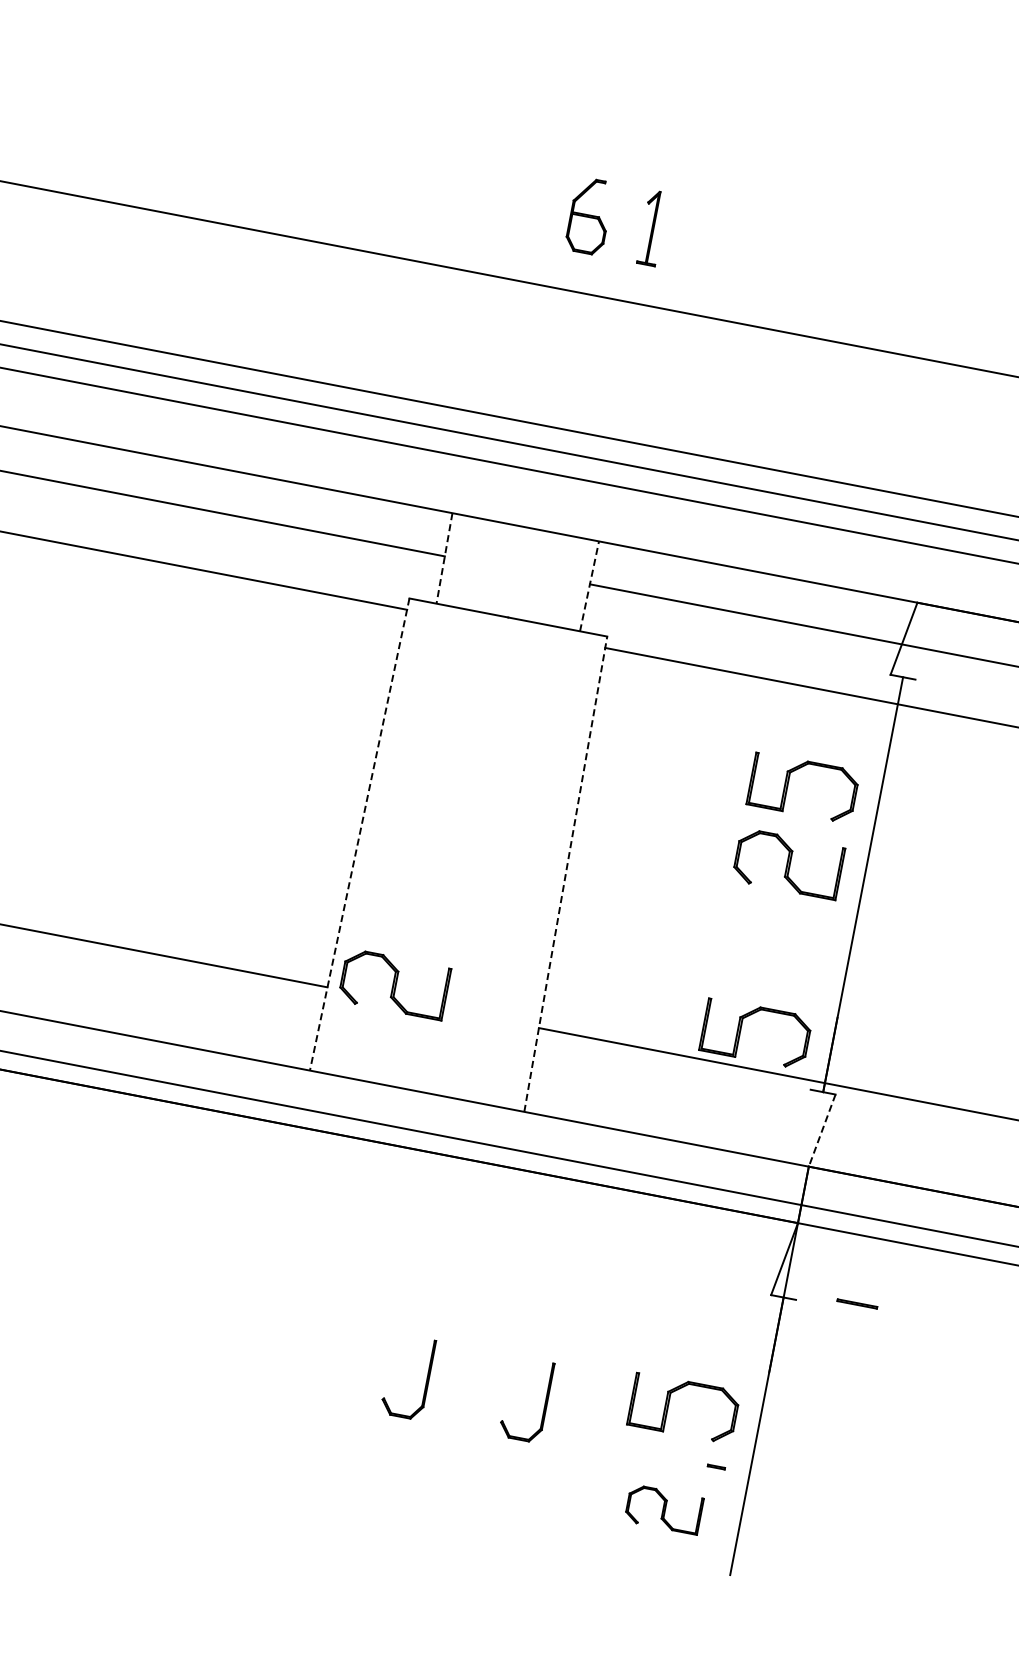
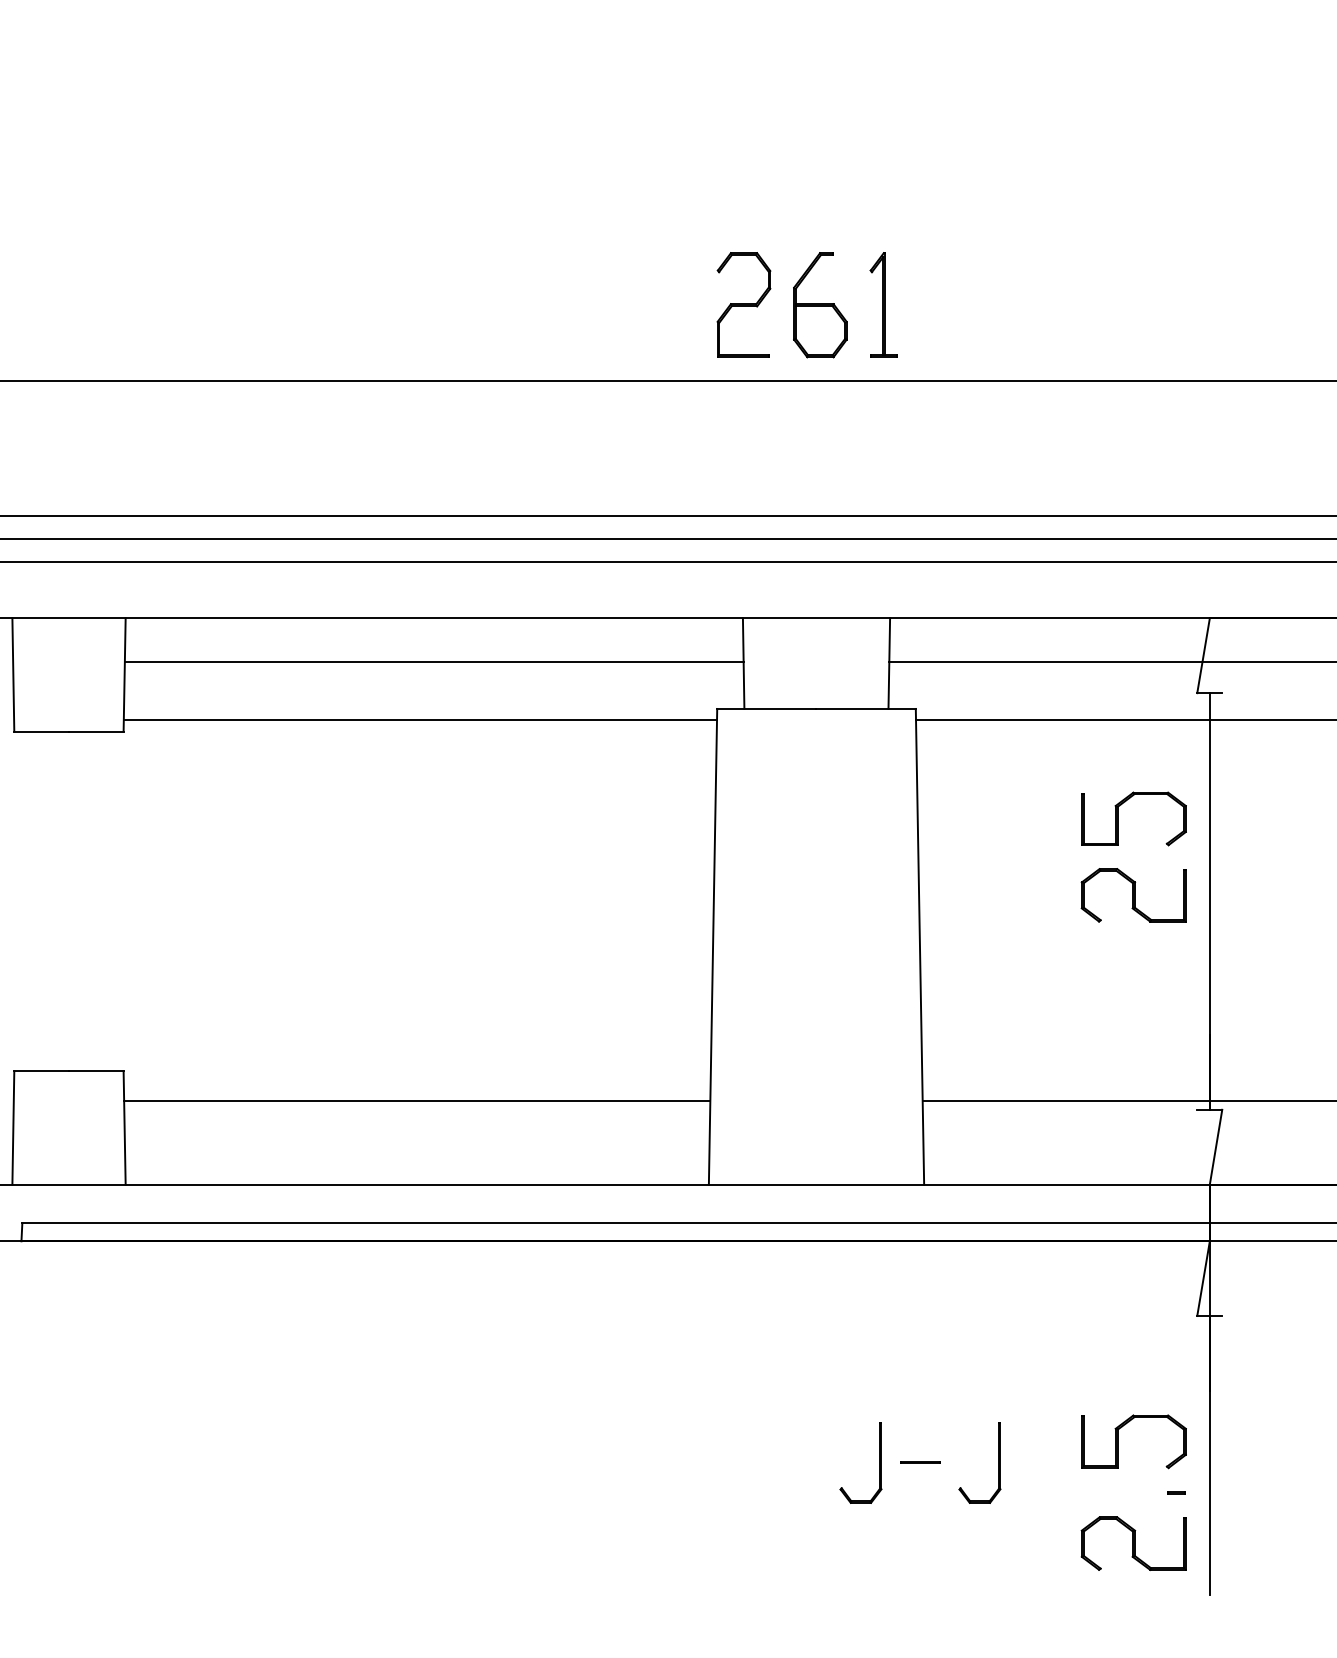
part: (513, 200) -> (743, 304), added
part: (589, 216) -> (820, 305), size x1.43
part: (652, 227) -> (883, 304), size x1.43
line: (444, 559) -> (743, 664), dashed -> solid
line: (589, 586) -> (889, 663), dashed -> solid
line: (360, 834) -> (713, 946), dashed -> solid
line: (565, 873) -> (919, 946), dashed -> solid
part: (394, 984) -> (774, 1085), removed
part: (740, 1030) -> (1118, 1065), removed
line: (822, 1130) -> (1216, 1147), dashed -> solid
line: (857, 1303) -> (920, 1462), moved
part: (663, 1509) -> (1133, 1543), size x1.43

